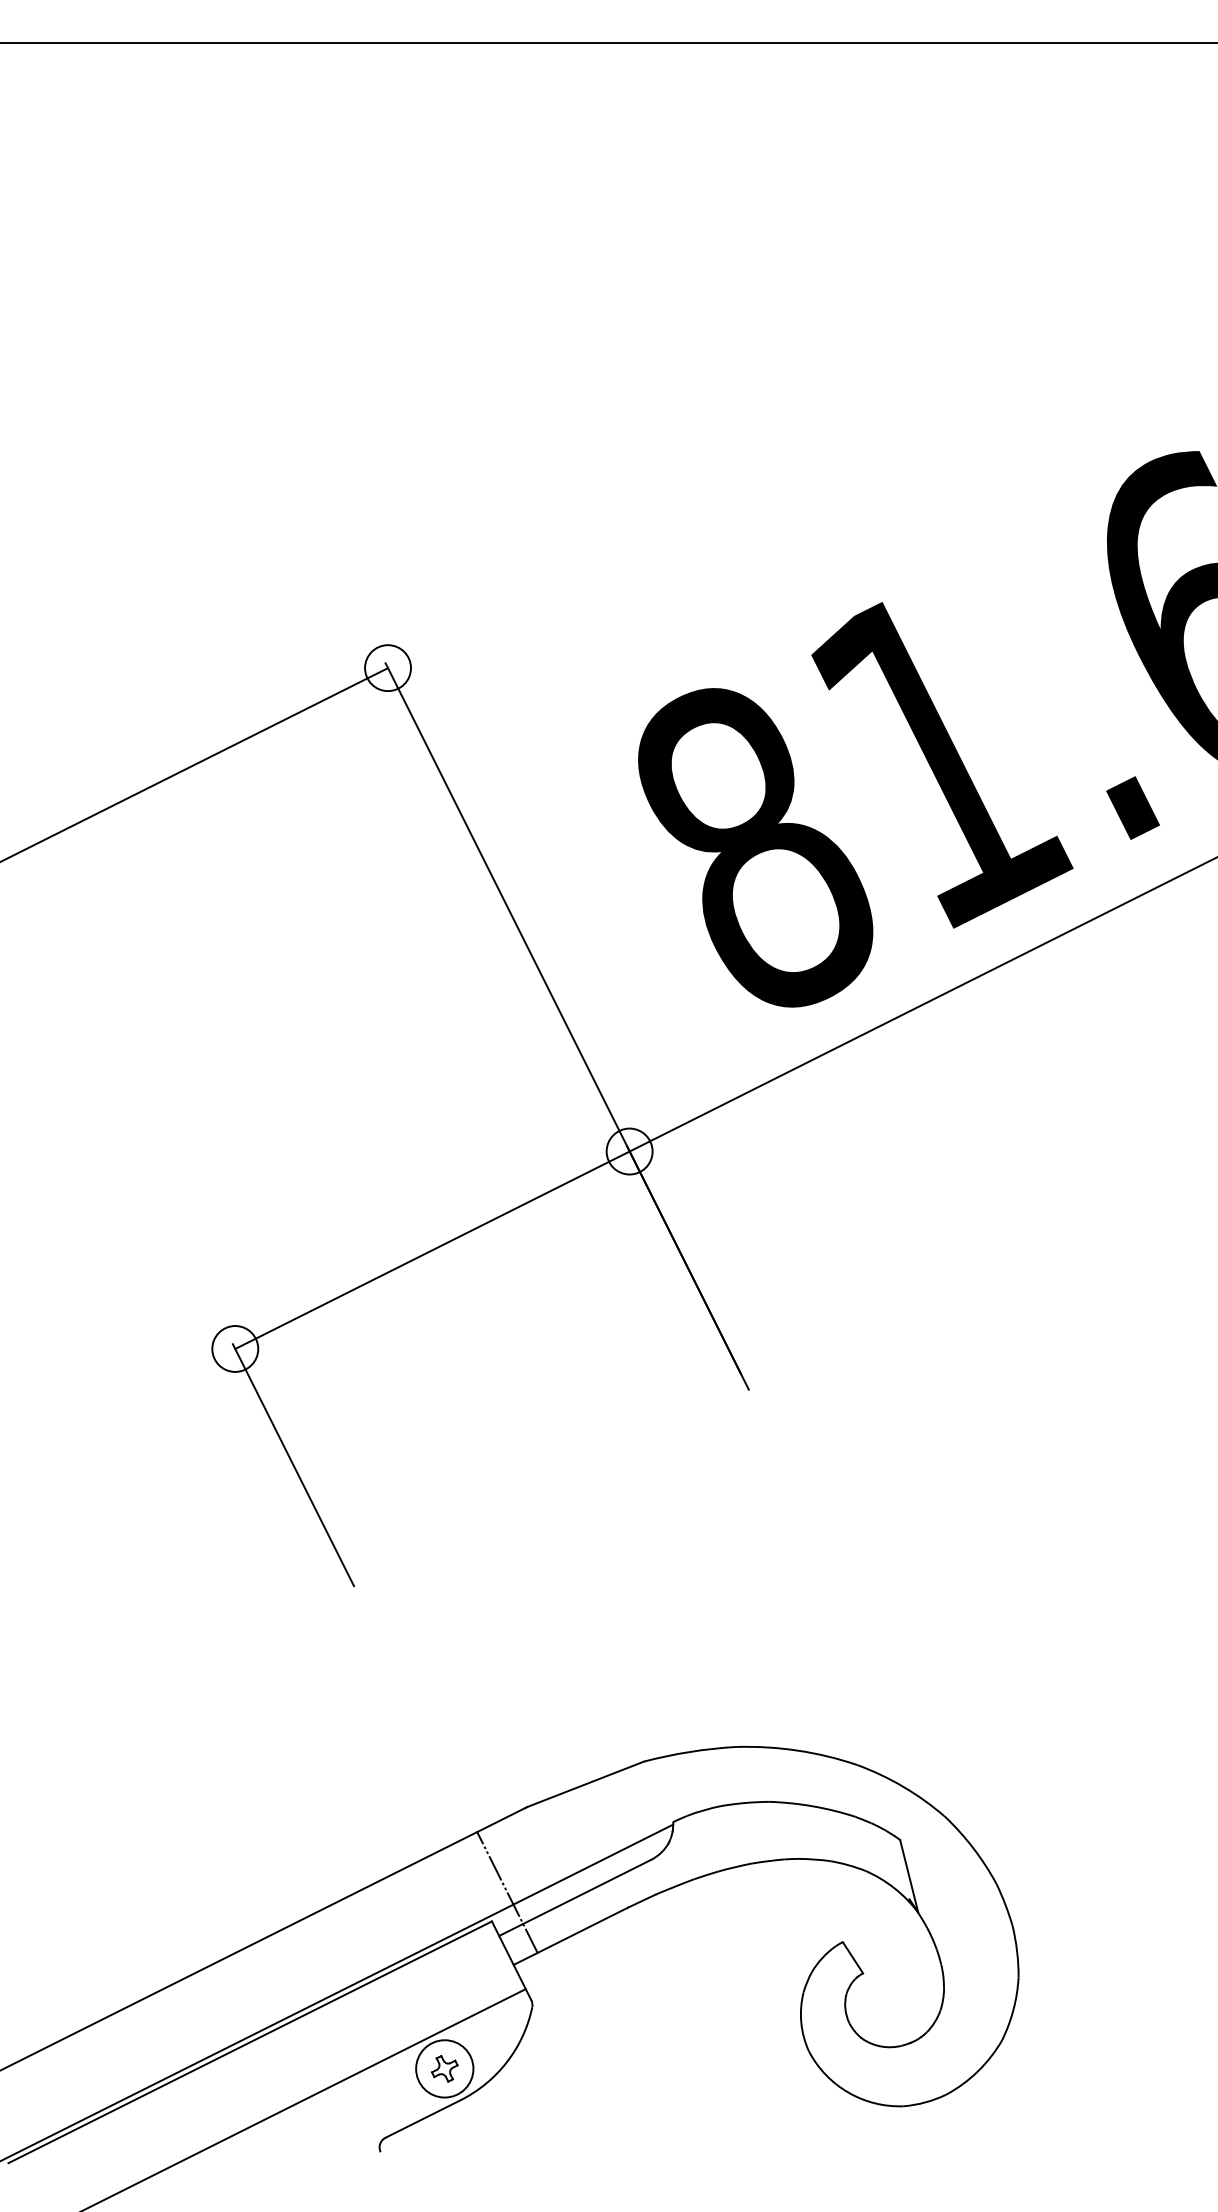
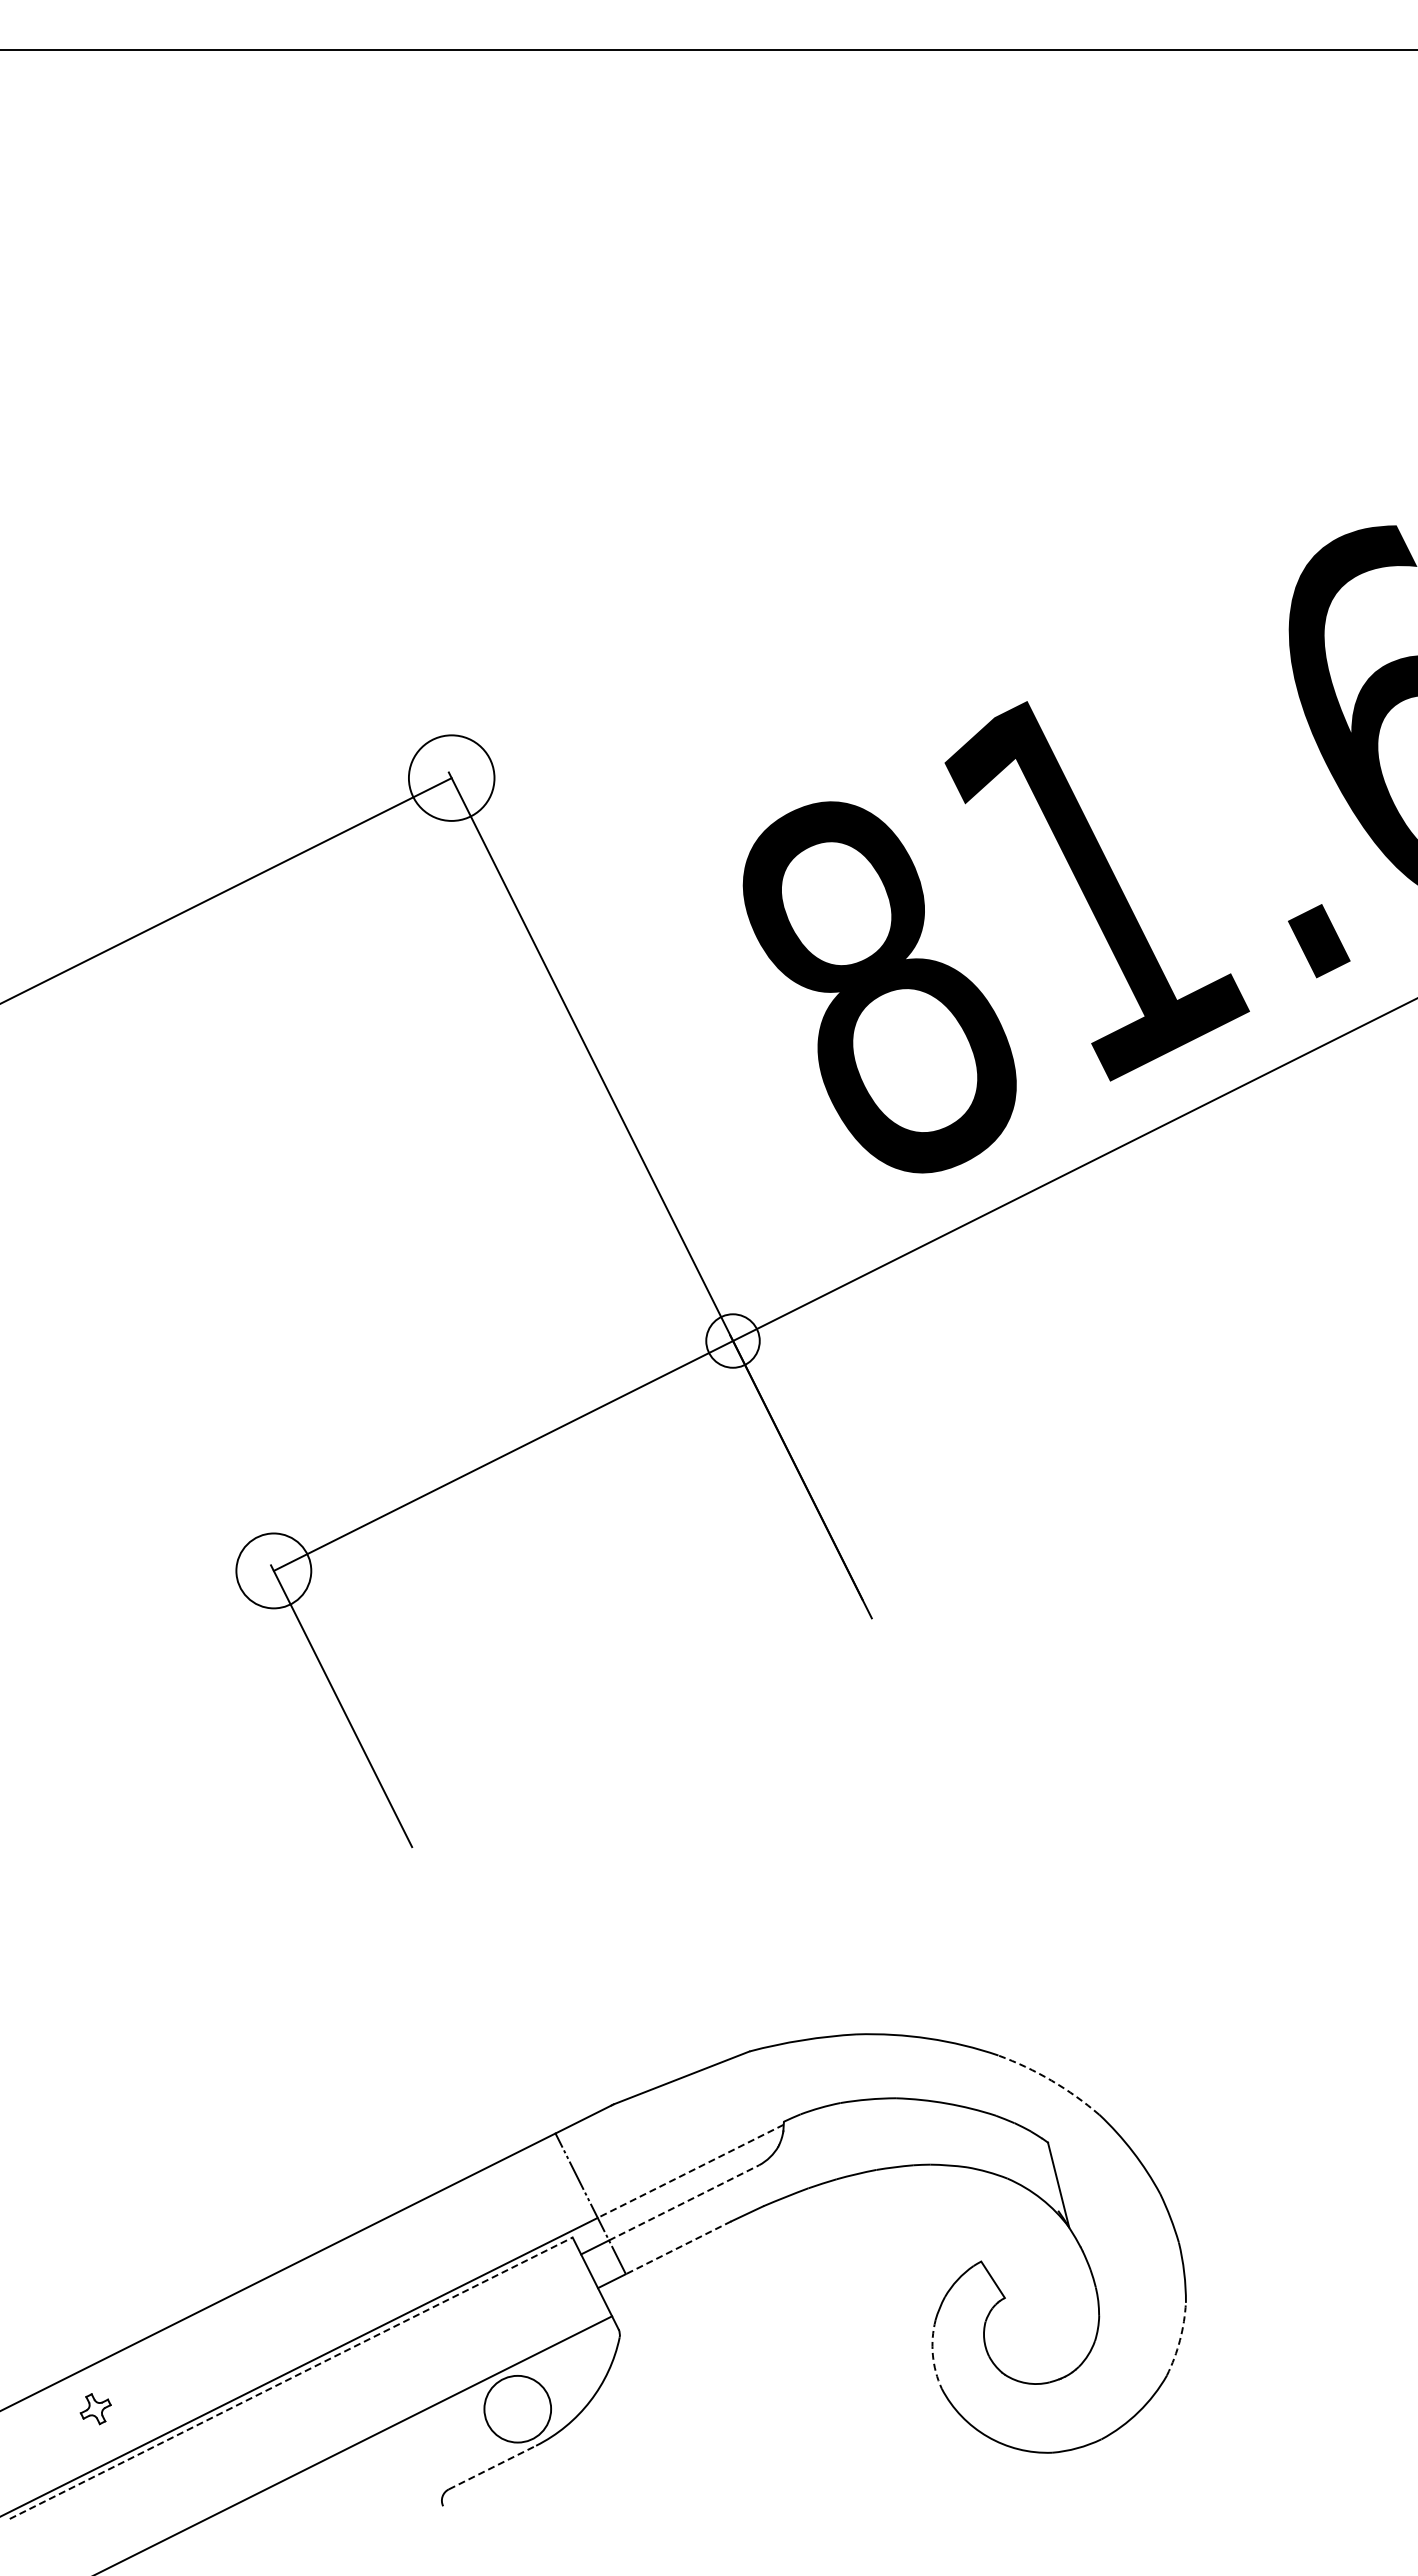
circle: (387, 667) -> (451, 777), size x1.6
circle: (234, 1348) -> (273, 1570), size x1.4
arc: (903, 1786) -> (1051, 2080), solid -> dashed
line: (593, 1864) -> (690, 2171), solid -> dashed
line: (587, 1891) -> (684, 2202), solid -> dashed
line: (582, 1930) -> (678, 2247), solid -> dashed
arc: (1013, 2009) -> (1180, 2340), solid -> dashed
arc: (800, 2022) -> (932, 2355), solid -> dashed
line: (250, 2042) -> (291, 2378), solid -> dashed
part: (444, 2069) -> (95, 2409), moved
line: (423, 2118) -> (492, 2467), solid -> dashed

